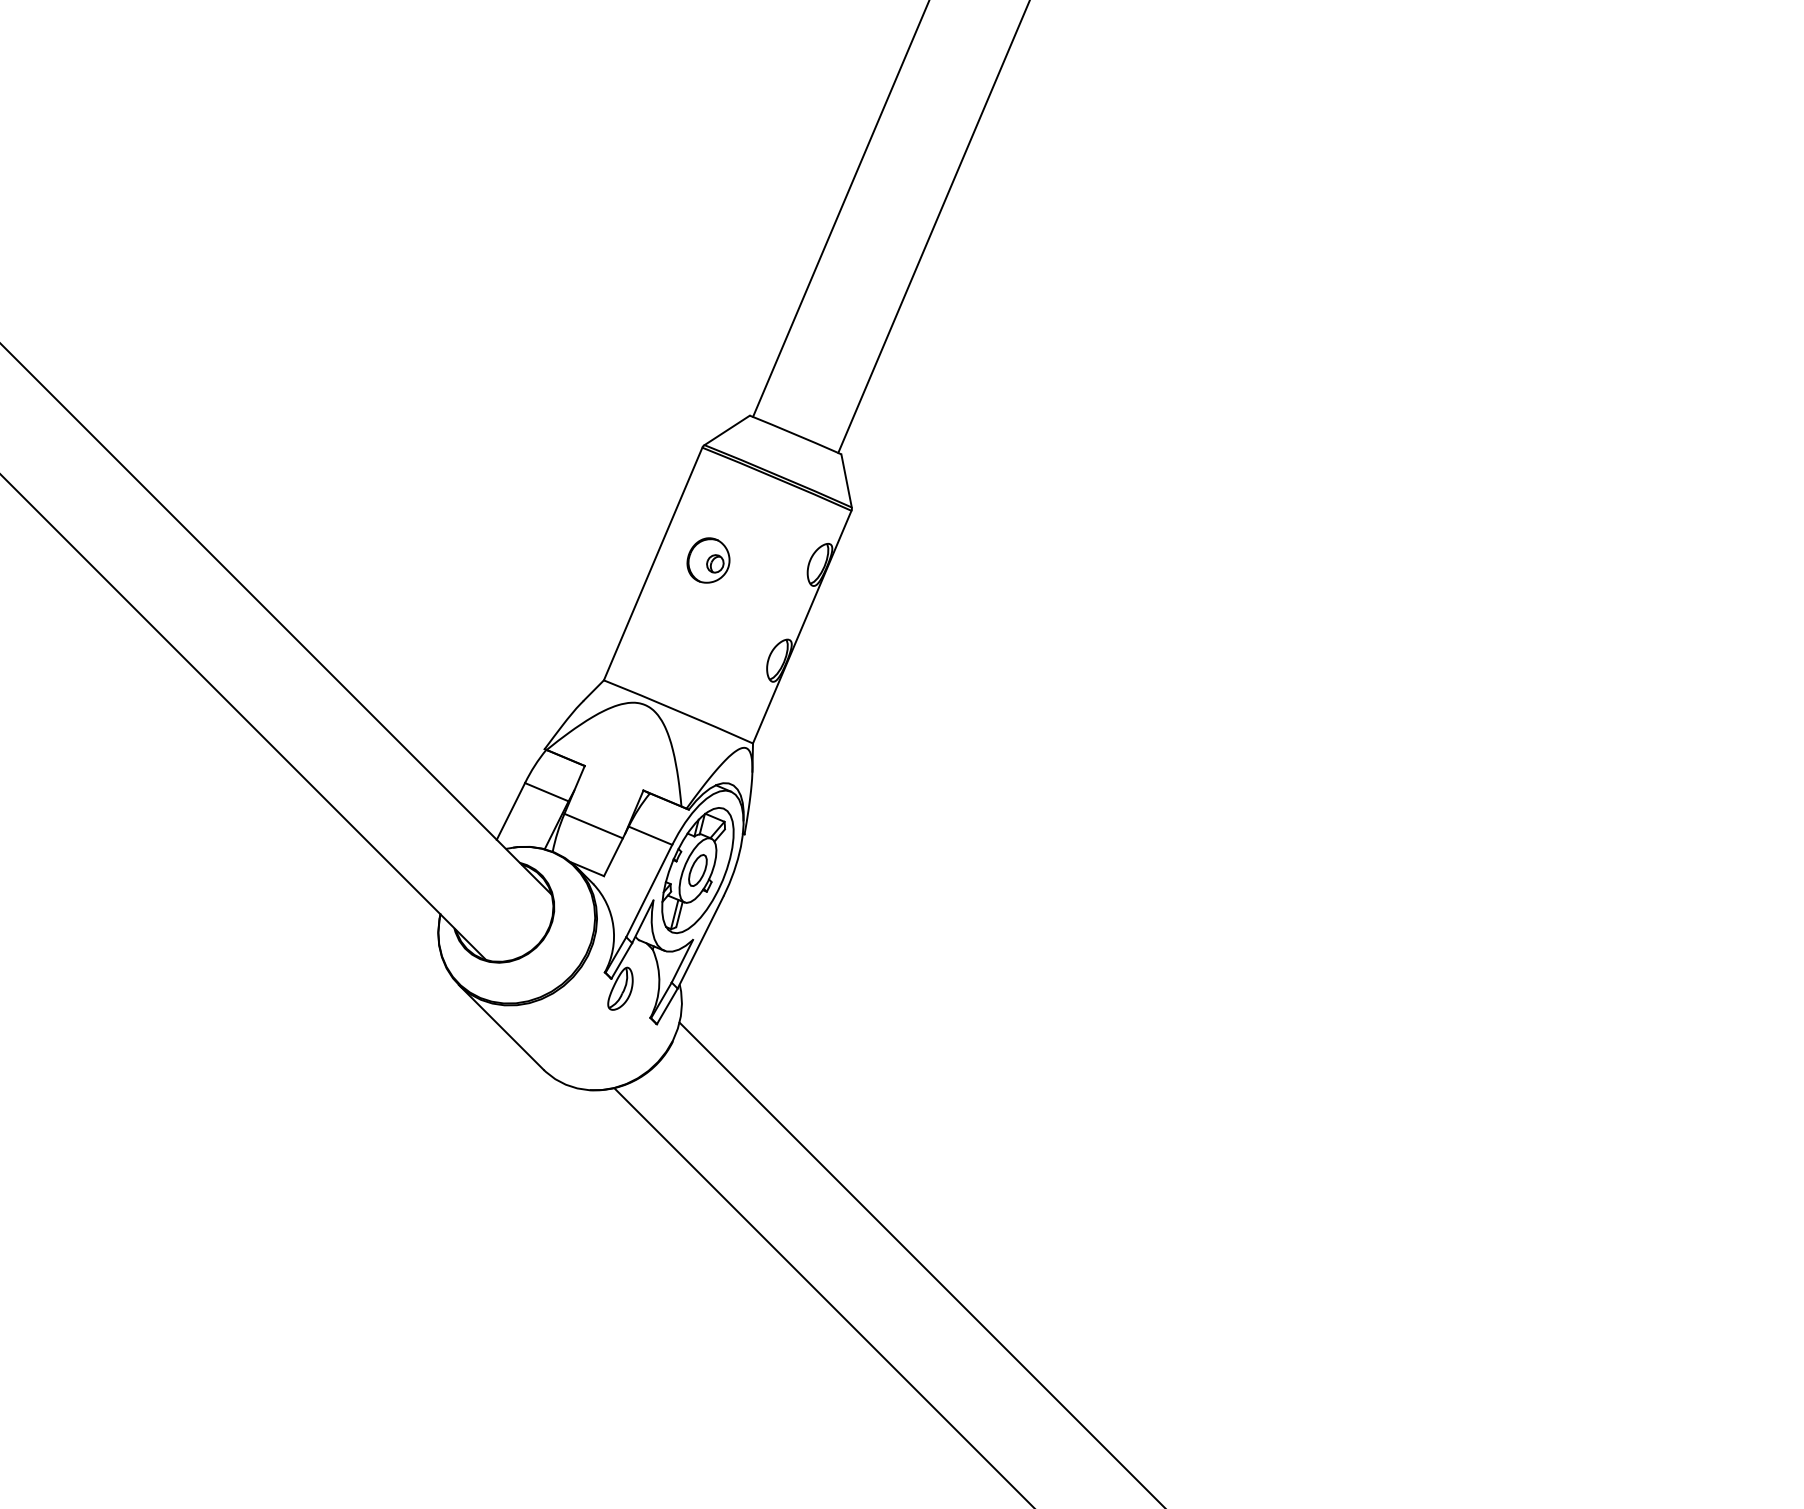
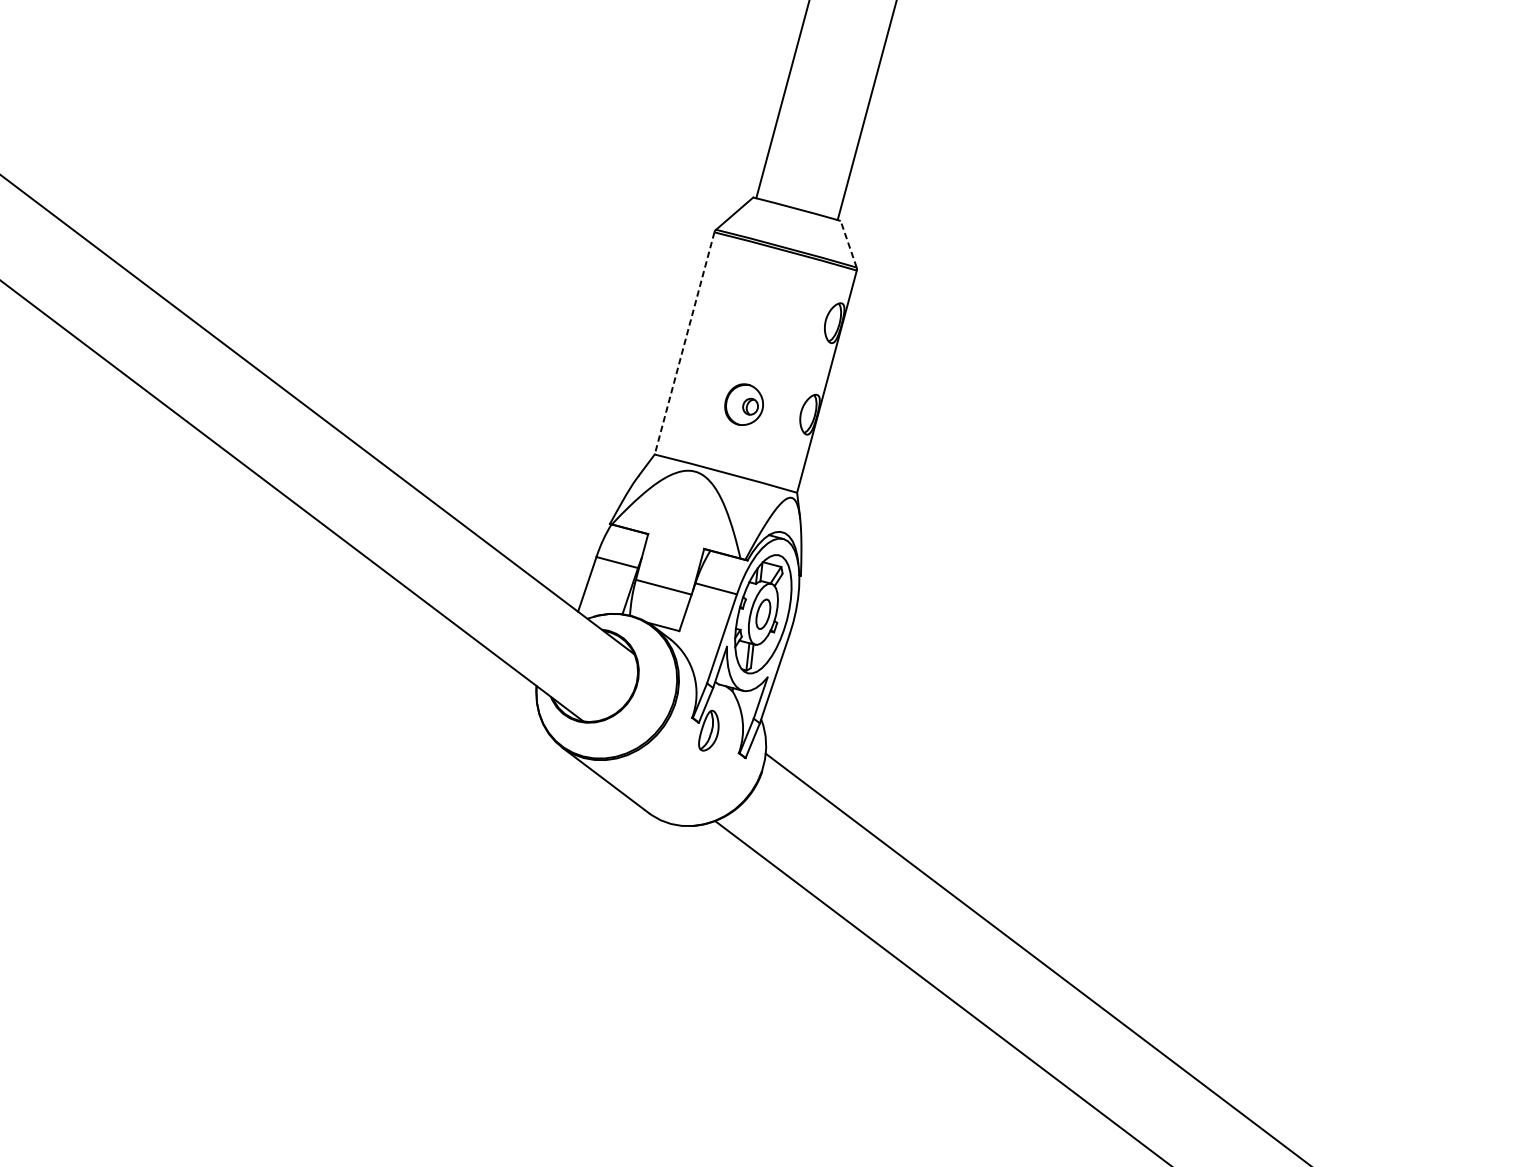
line: (846, 480) -> (848, 243), solid -> dashed
part: (708, 560) -> (743, 404), moved
line: (652, 564) -> (684, 343), solid -> dashed

